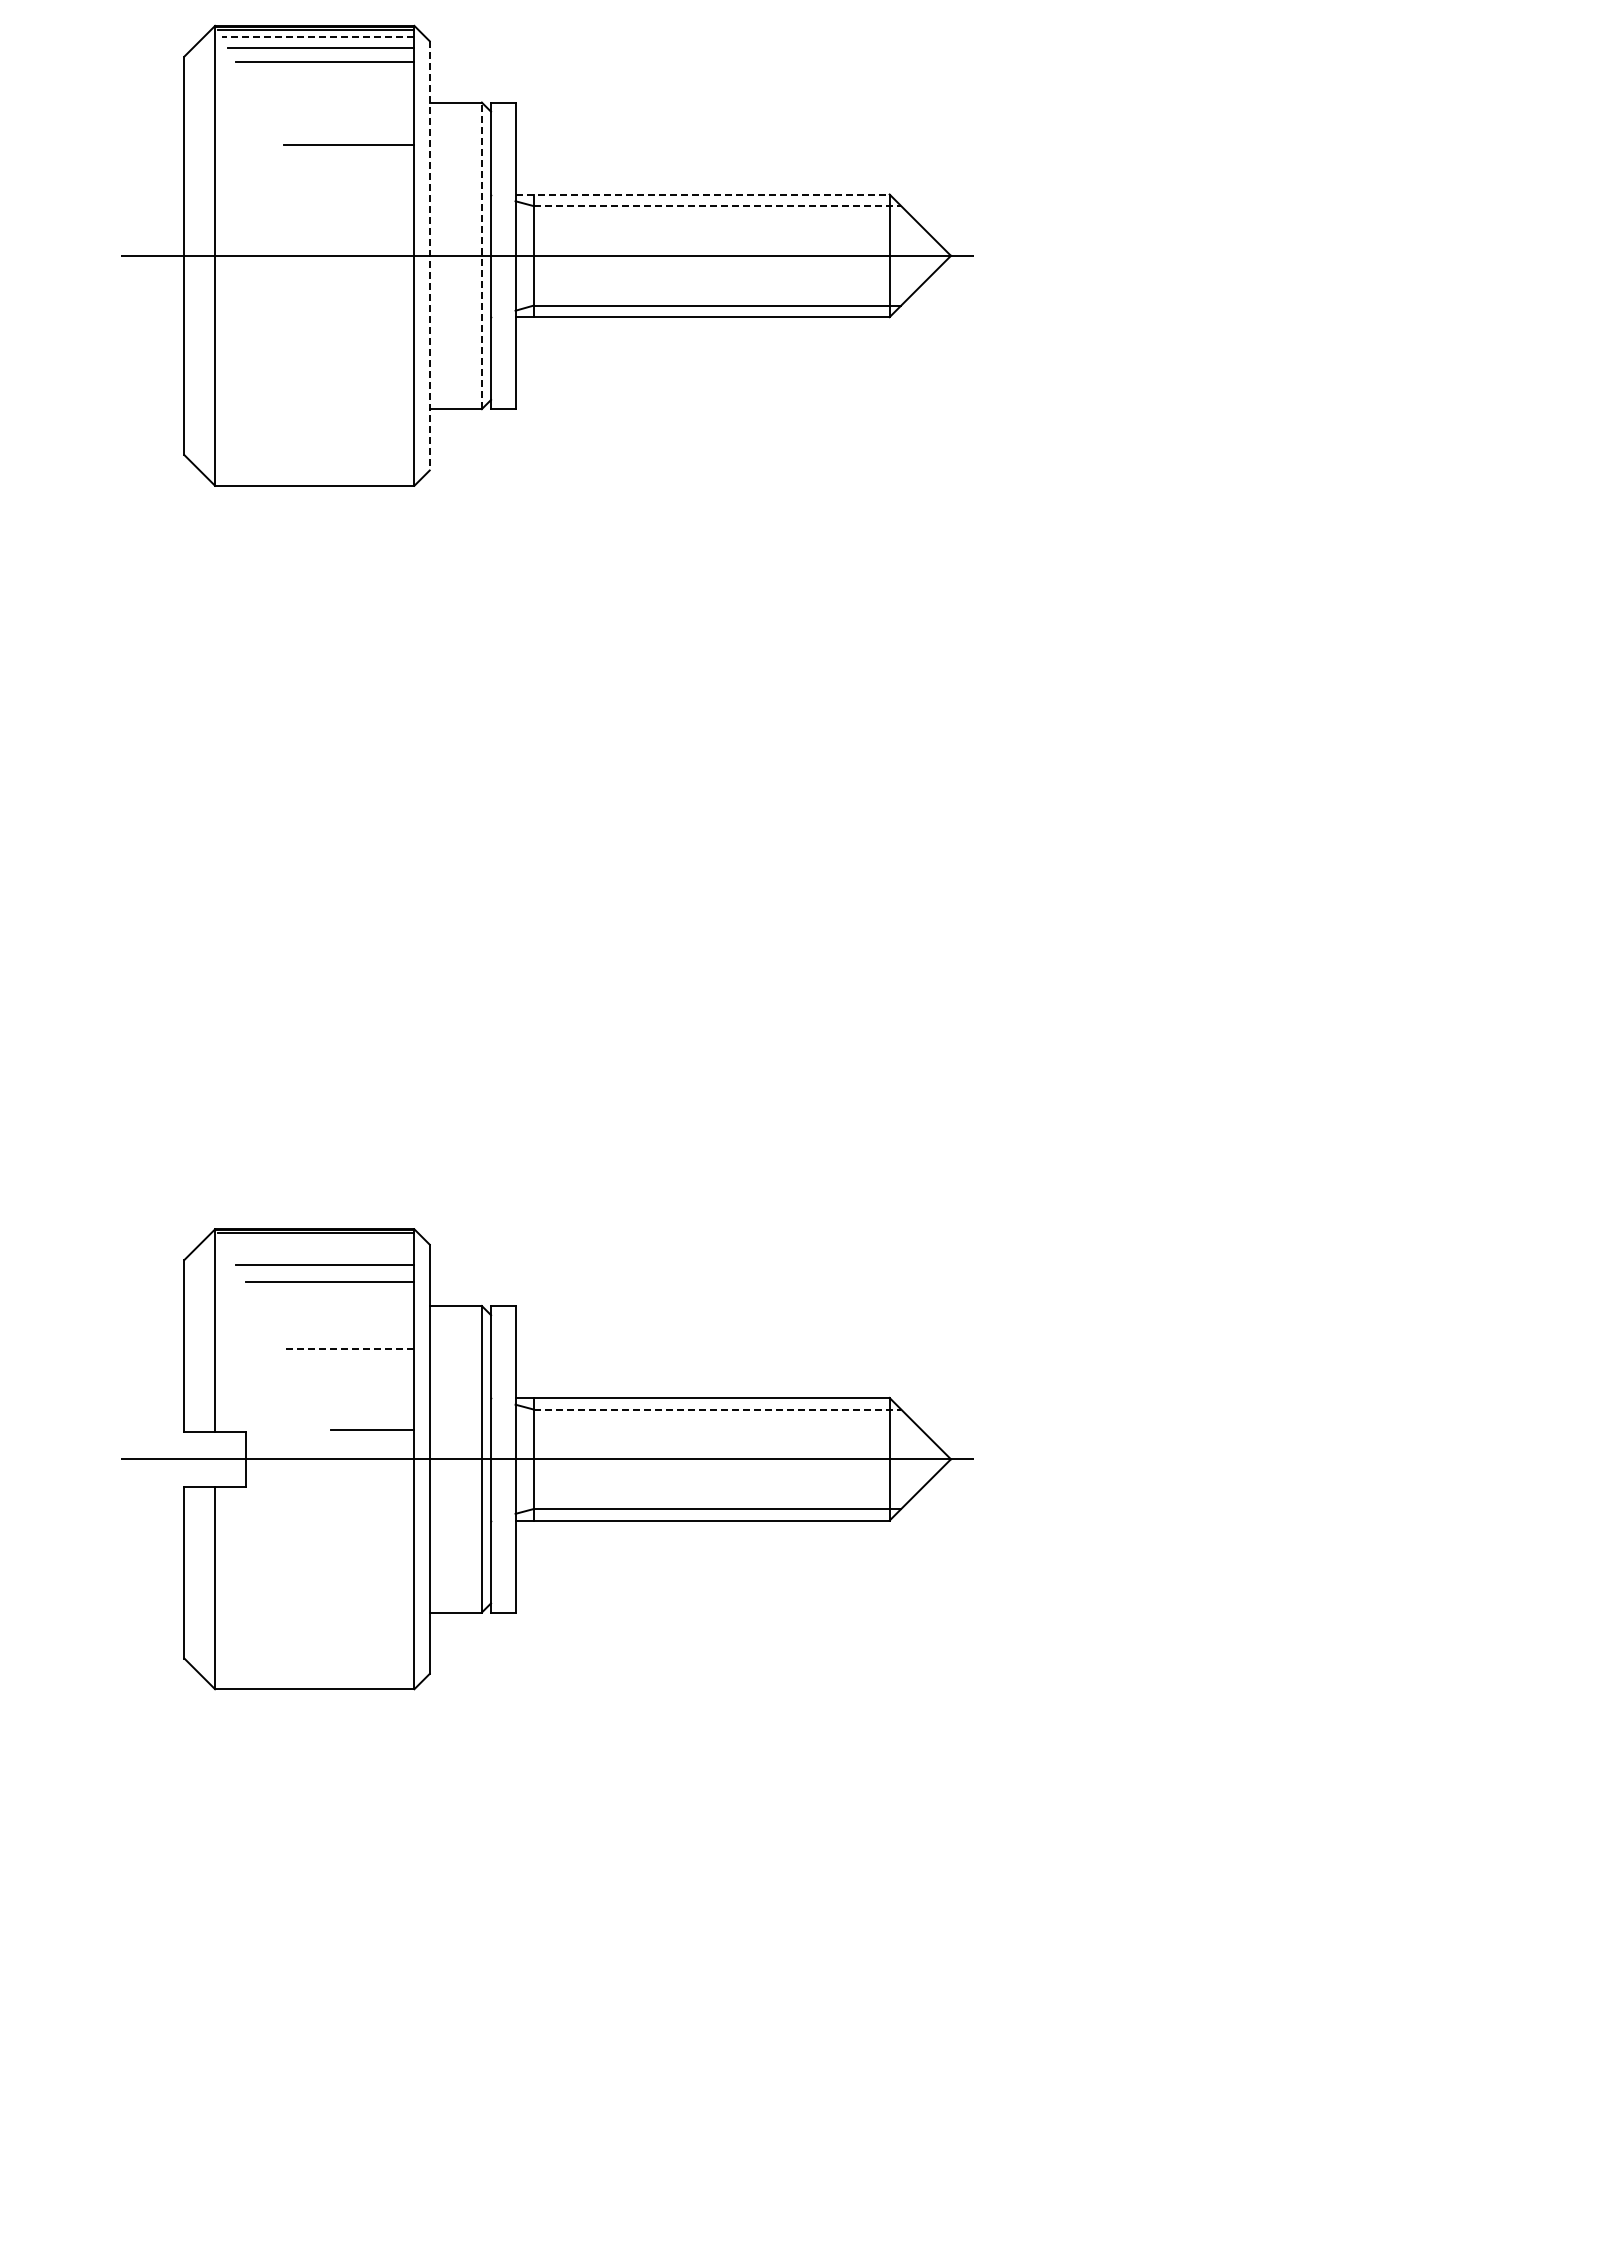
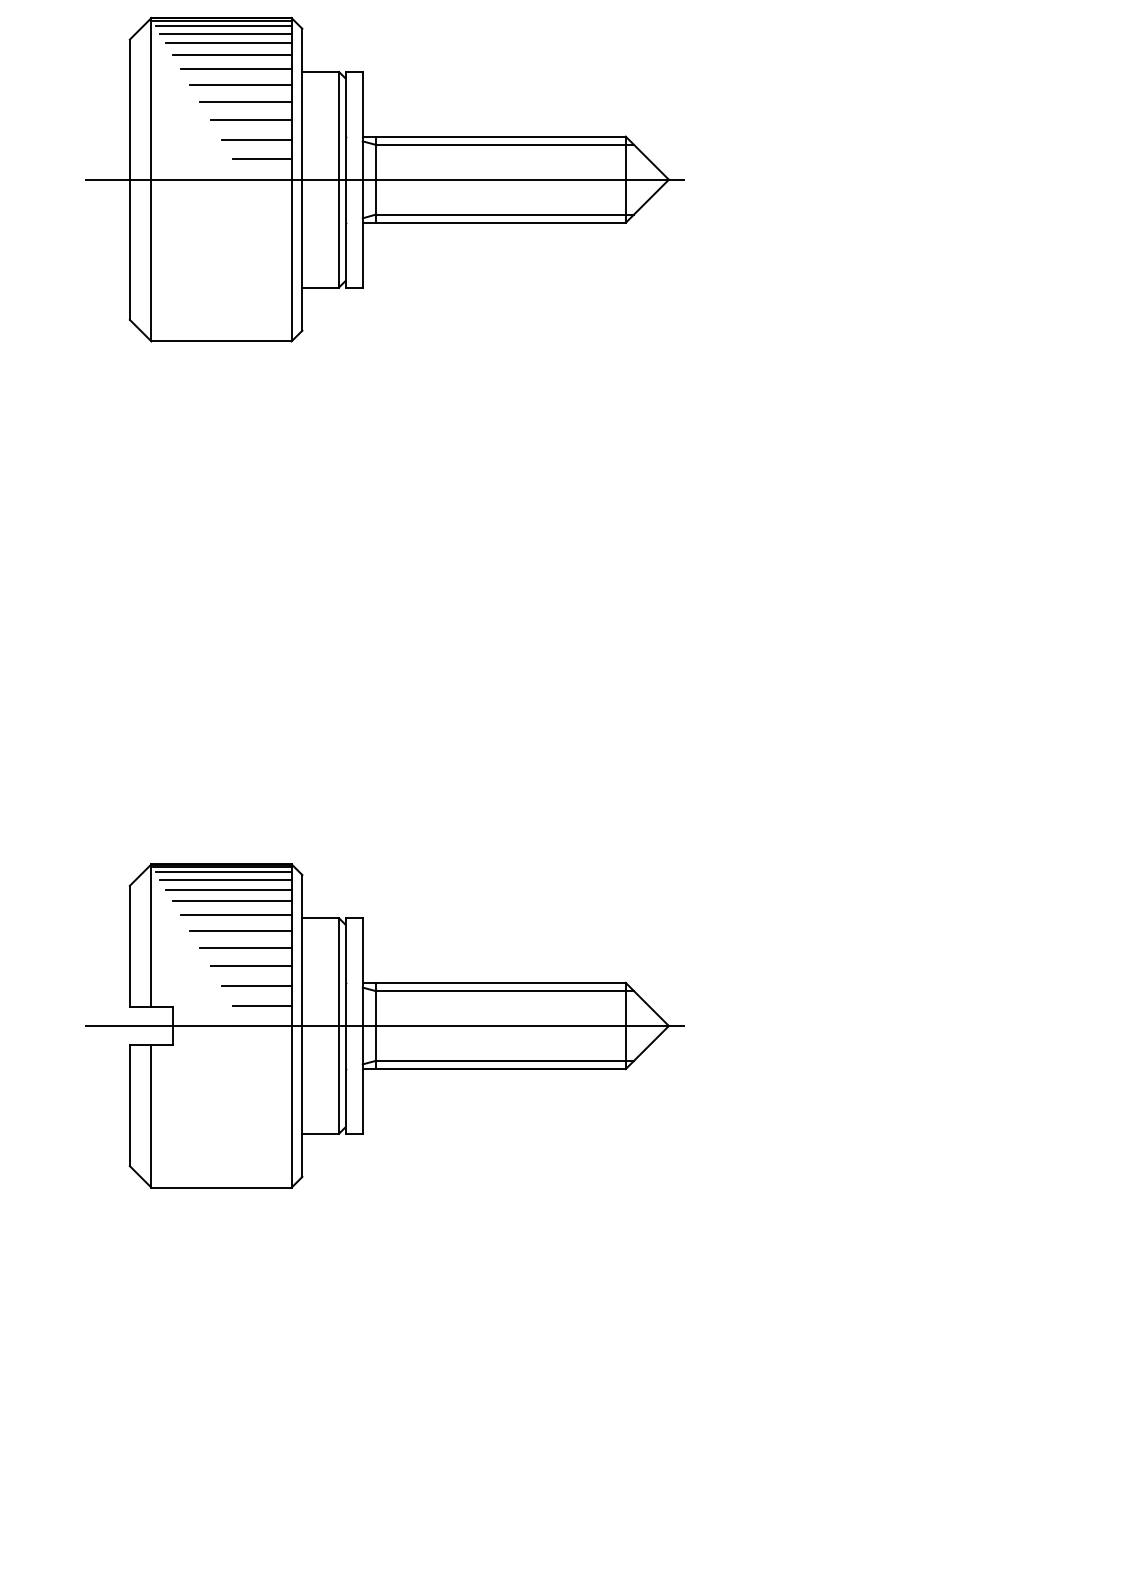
line: (317, 37) -> (223, 26), dashed -> solid
line: (329, 78) -> (231, 55), added
line: (335, 98) -> (236, 69), added
line: (342, 120) -> (241, 84), added
line: (356, 171) -> (250, 120), added
line: (703, 194) -> (494, 136), dashed -> solid
line: (364, 198) -> (256, 139), added
line: (717, 206) -> (504, 145), dashed -> solid
line: (372, 227) -> (262, 159), added
line: (429, 255) -> (302, 179), dashed -> solid
line: (481, 255) -> (338, 179), dashed -> solid
line: (317, 1240) -> (223, 872), added
line: (320, 1251) -> (225, 879), added
line: (335, 1302) -> (236, 915), added
line: (342, 1324) -> (241, 931), added
line: (348, 1348) -> (245, 948), dashed -> solid
line: (356, 1374) -> (250, 966), added
line: (364, 1401) -> (256, 985), added
line: (717, 1409) -> (504, 990), dashed -> solid

